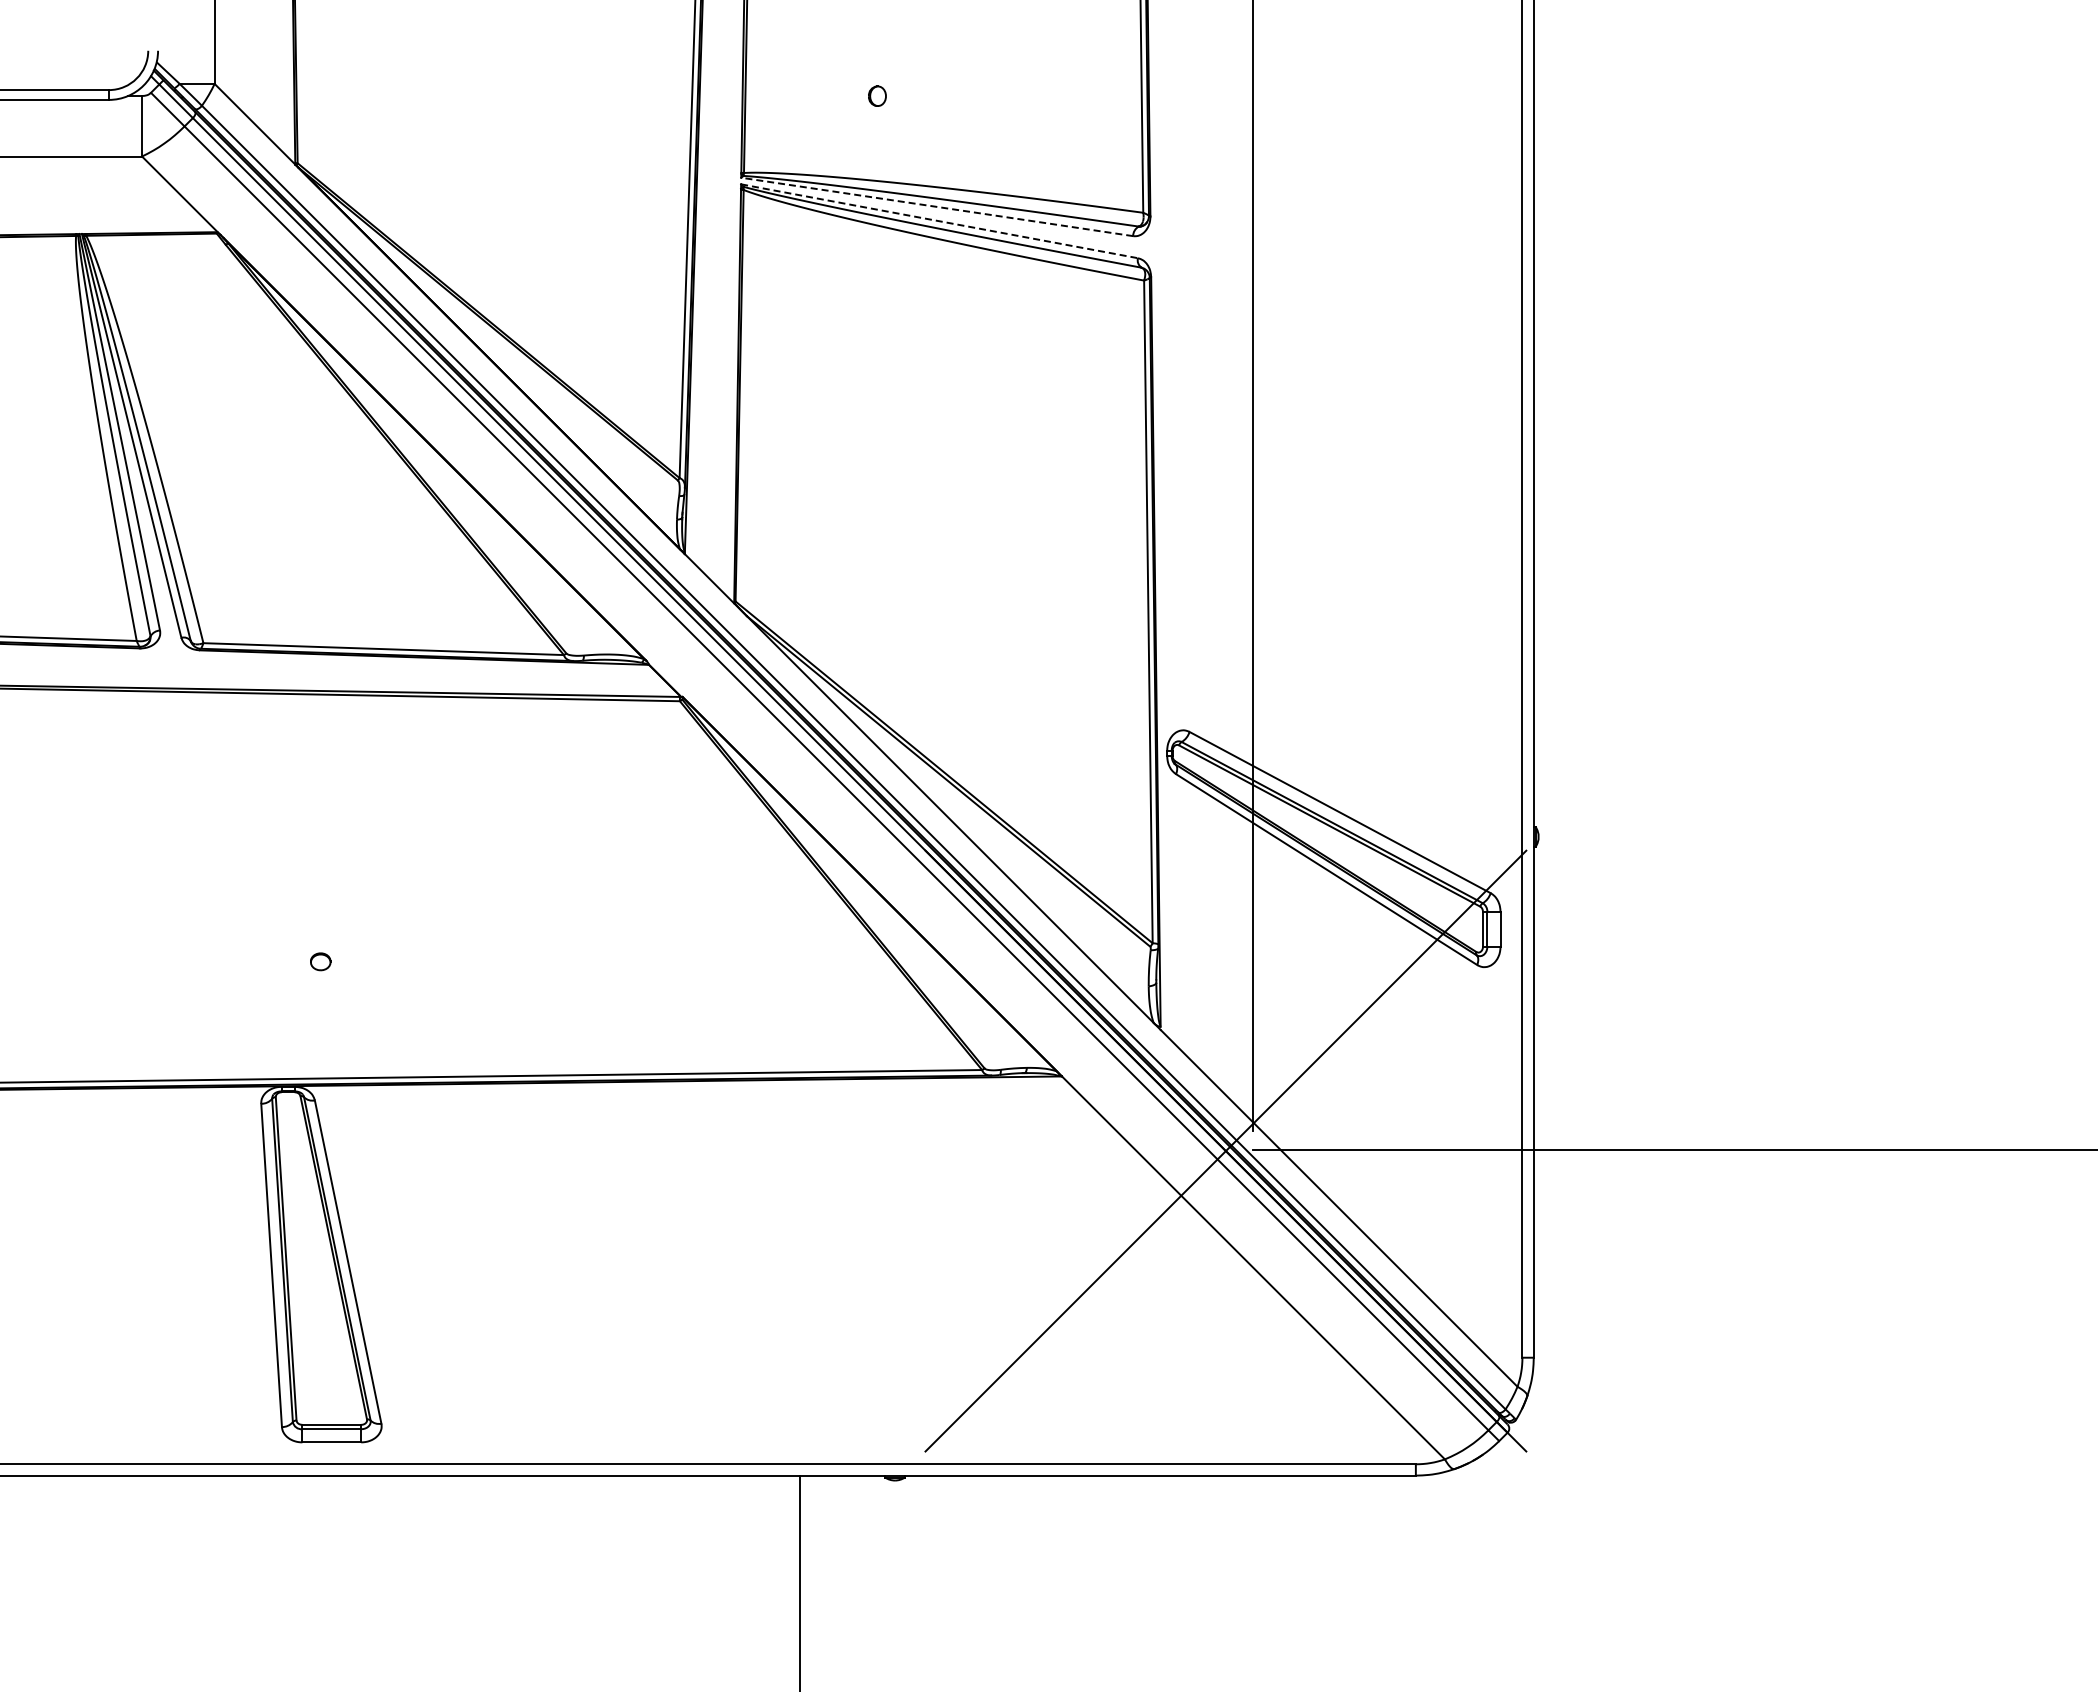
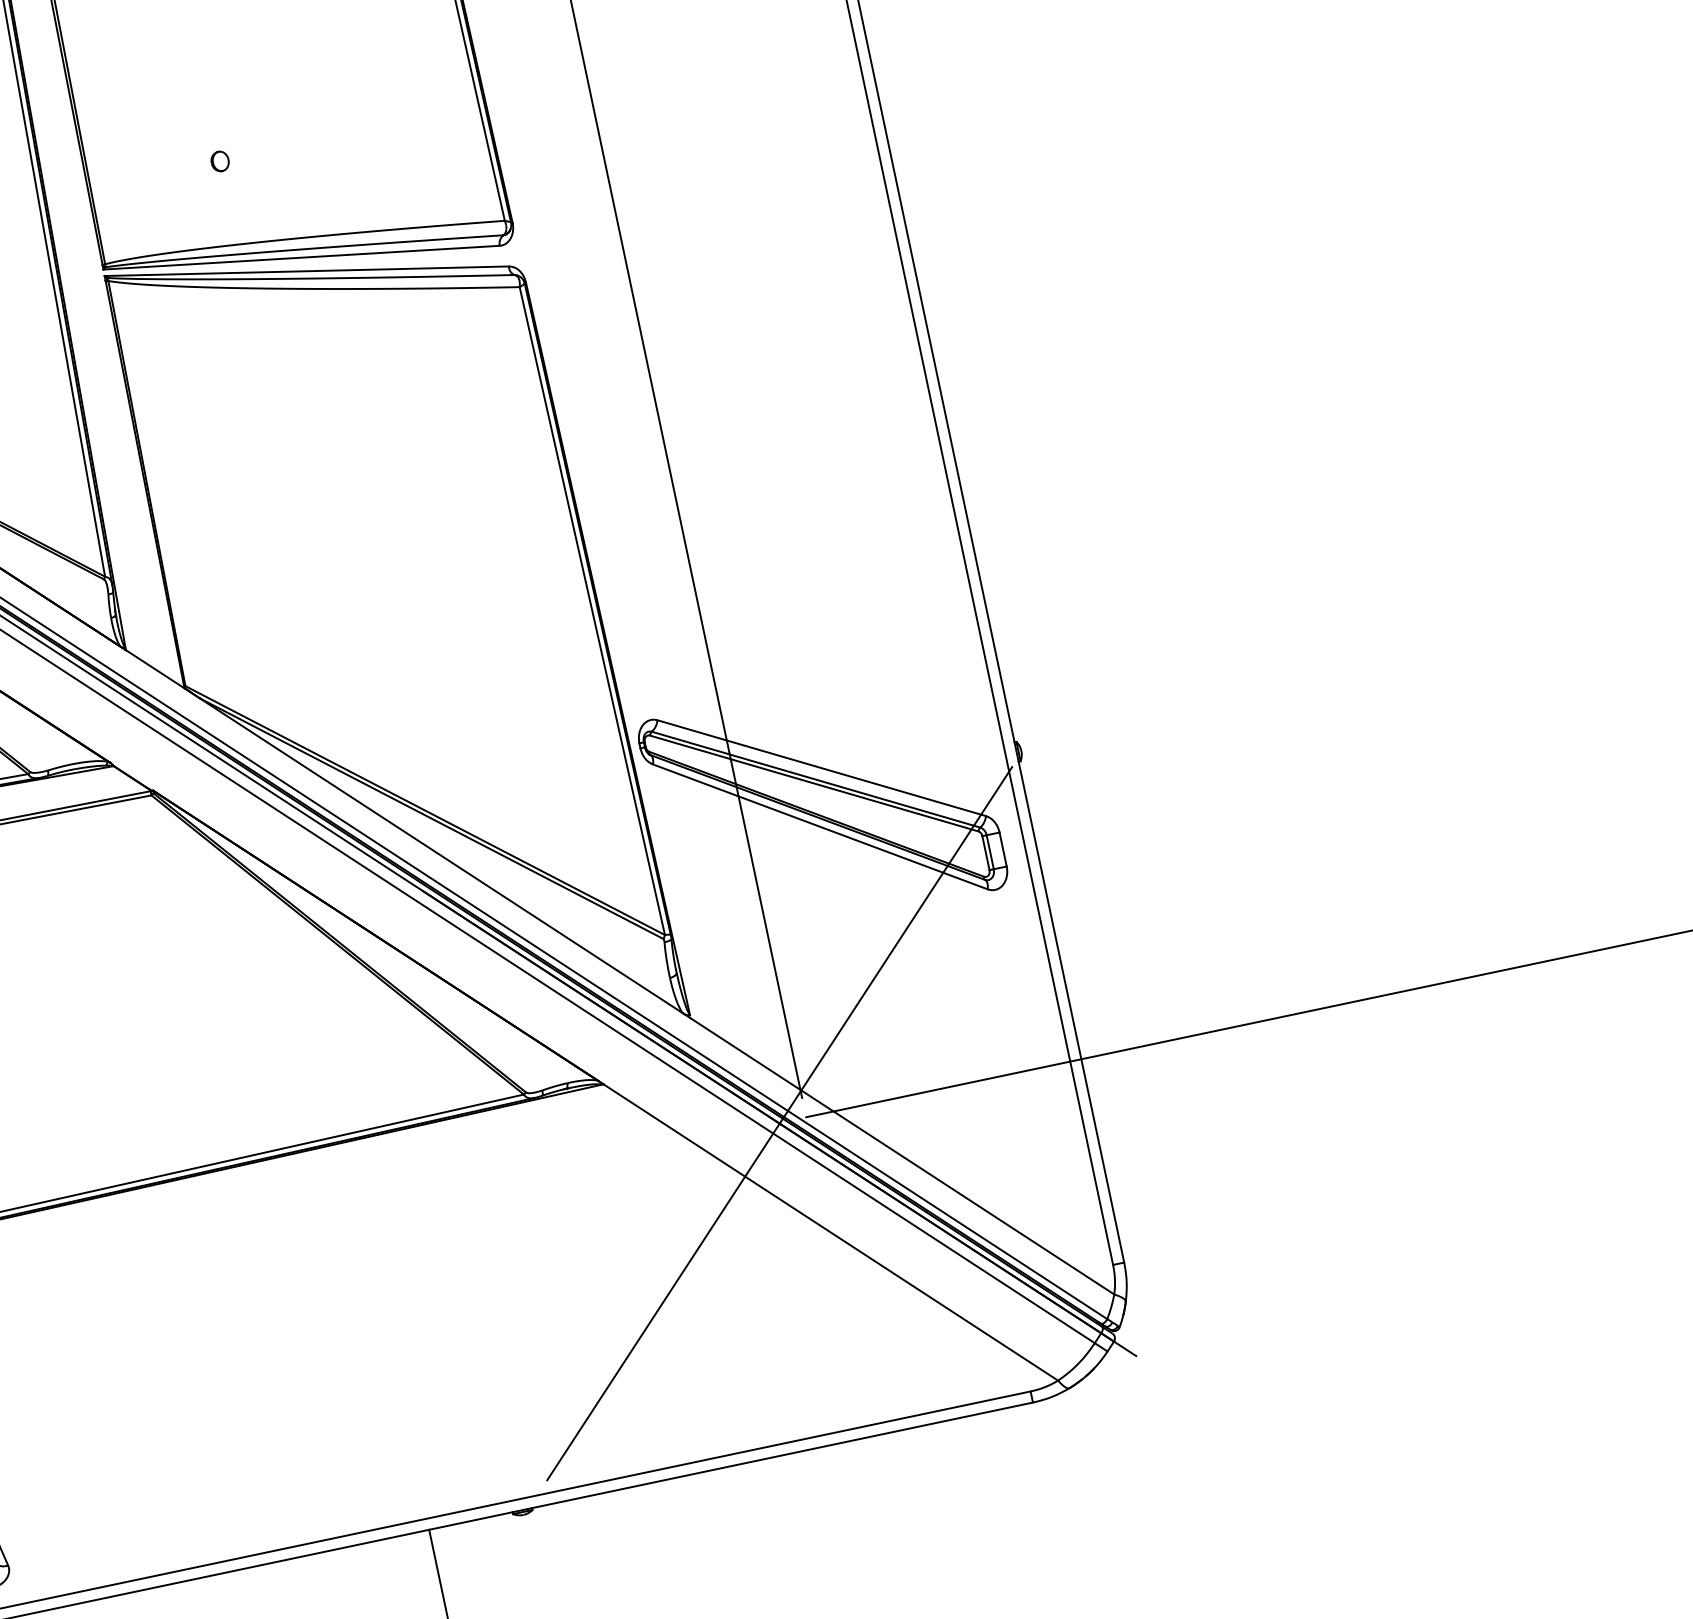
line: (936, 206) -> (300, 257), dashed -> solid
line: (939, 221) -> (306, 271), dashed -> solid

